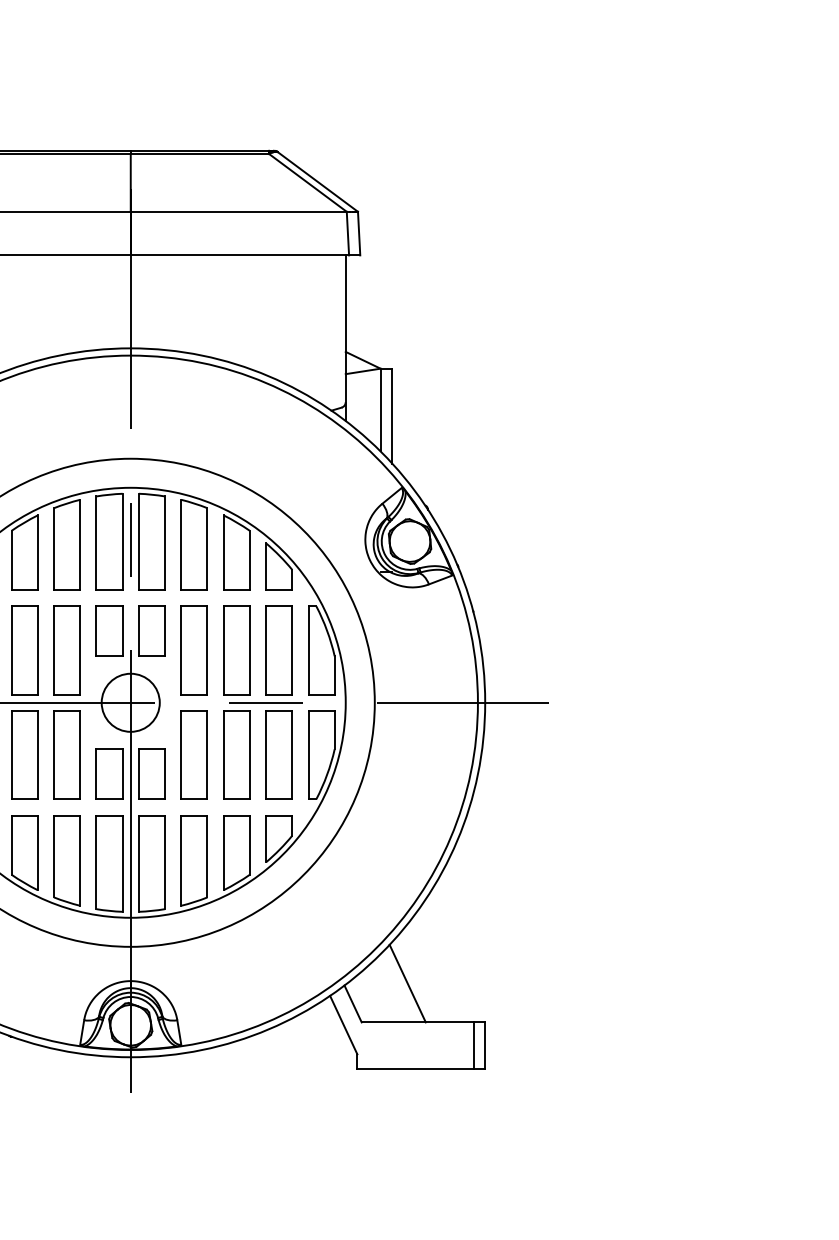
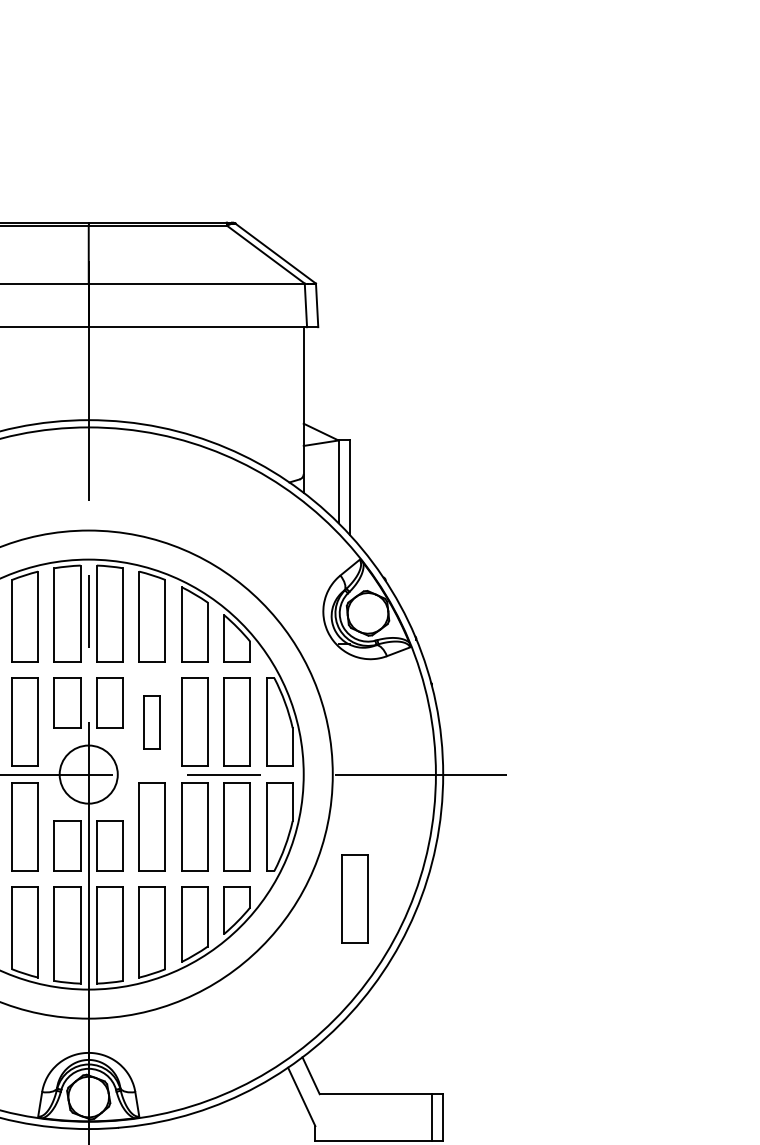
part: (193, 650) -> (151, 722), size x0.6
part: (396, 826) -> (354, 898), added
line: (407, 983) -> (365, 1055), removed

